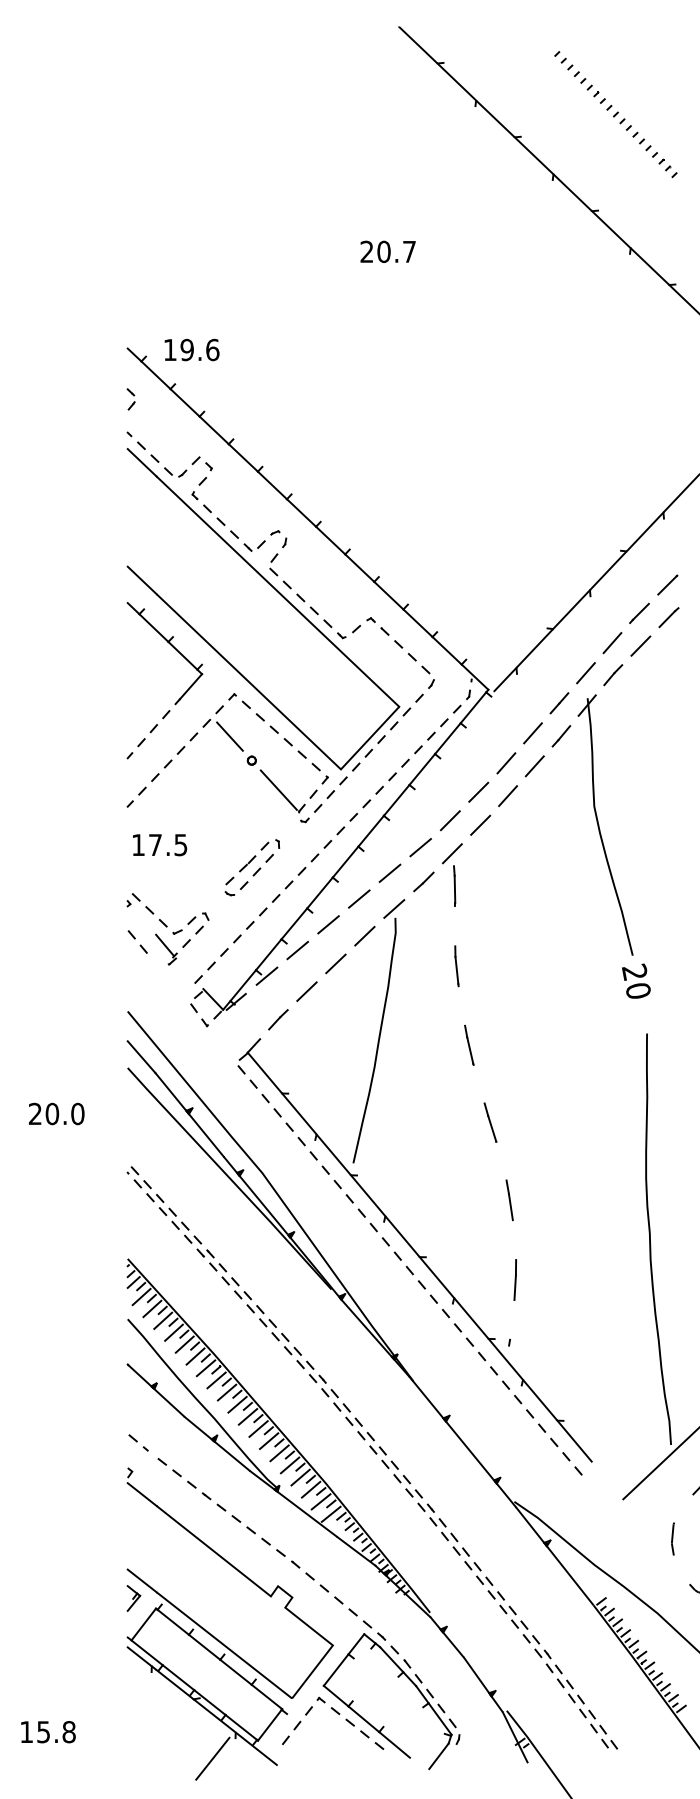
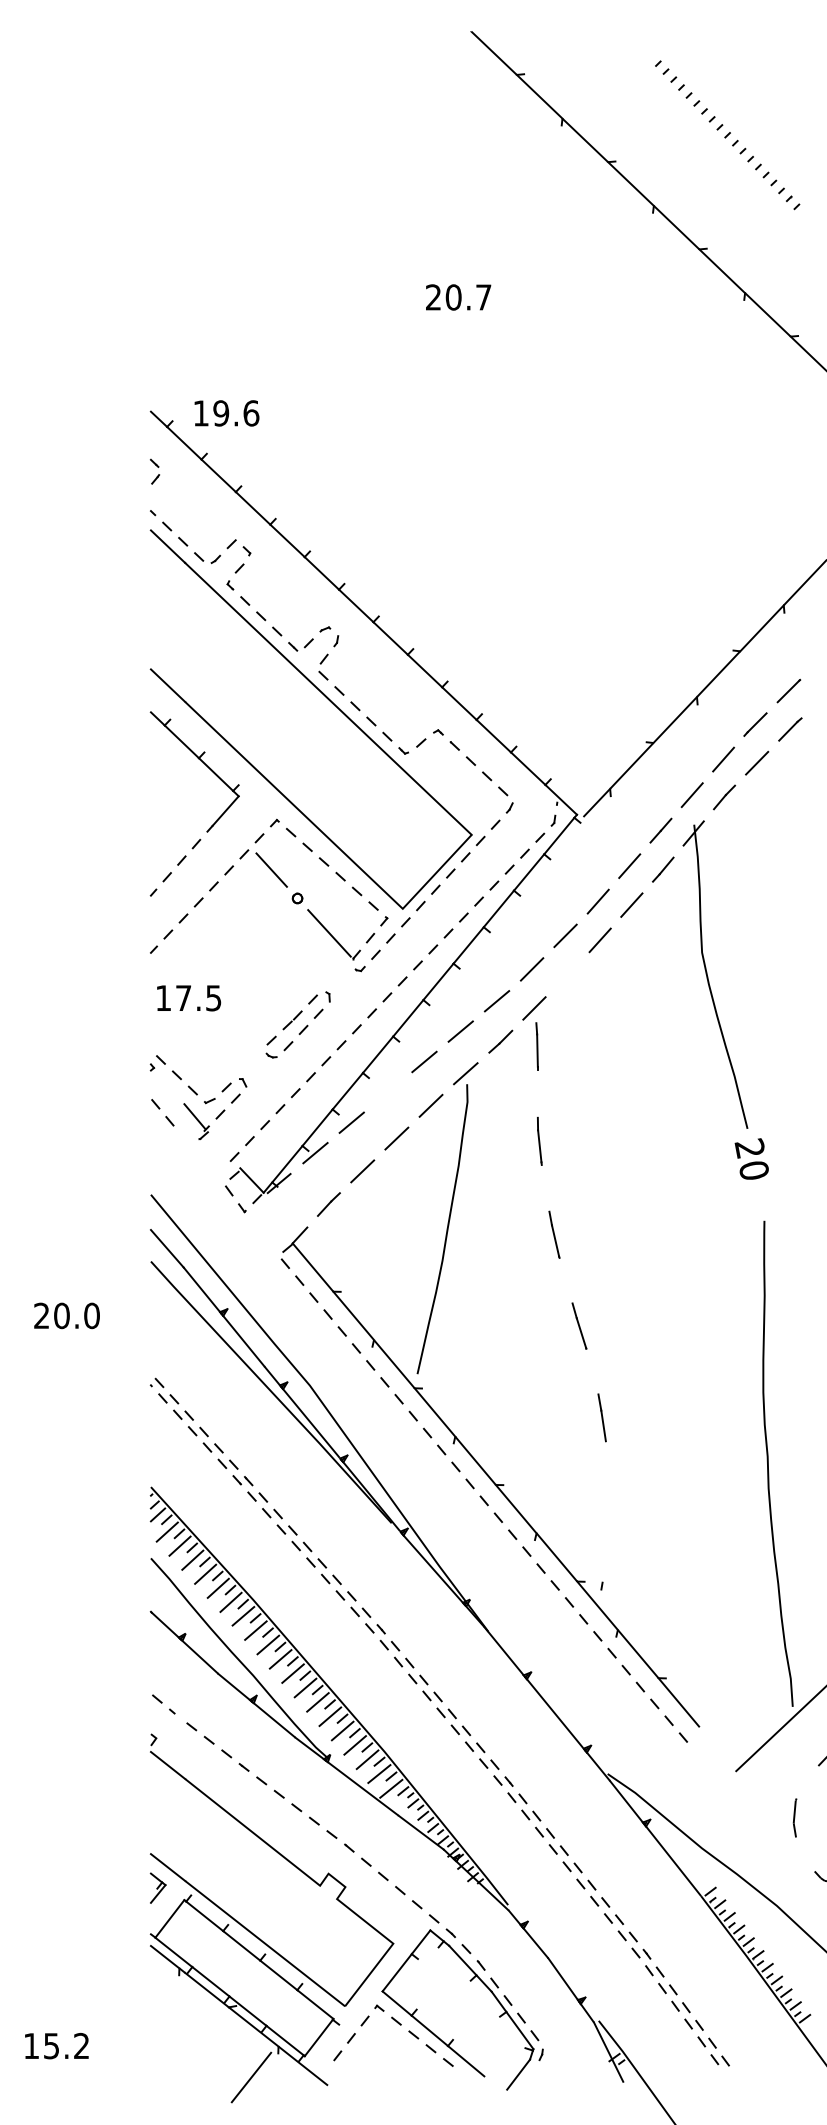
line: (480, 824) -> (567, 973), removed
line: (328, 924) -> (388, 1092), removed
line: (514, 1279) -> (607, 1511), removed
text: (68, 1732) -> (80, 2046), 15.8 -> 15.2

